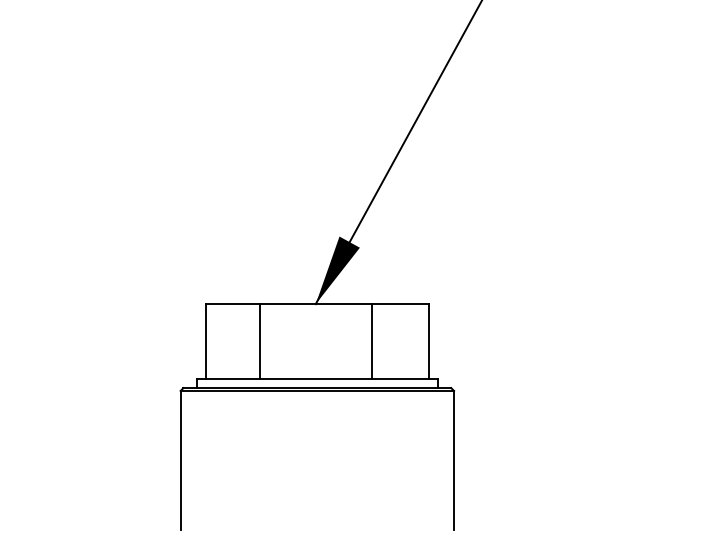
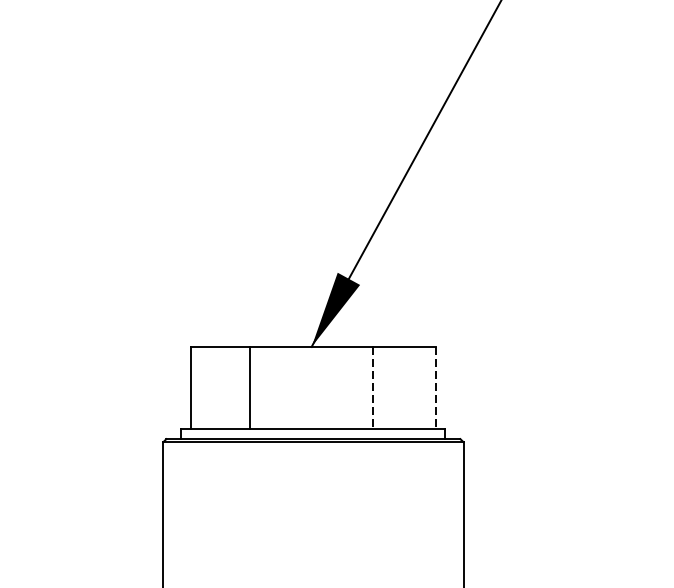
line: (371, 341) -> (372, 387), solid -> dashed
line: (429, 341) -> (436, 387), solid -> dashed

